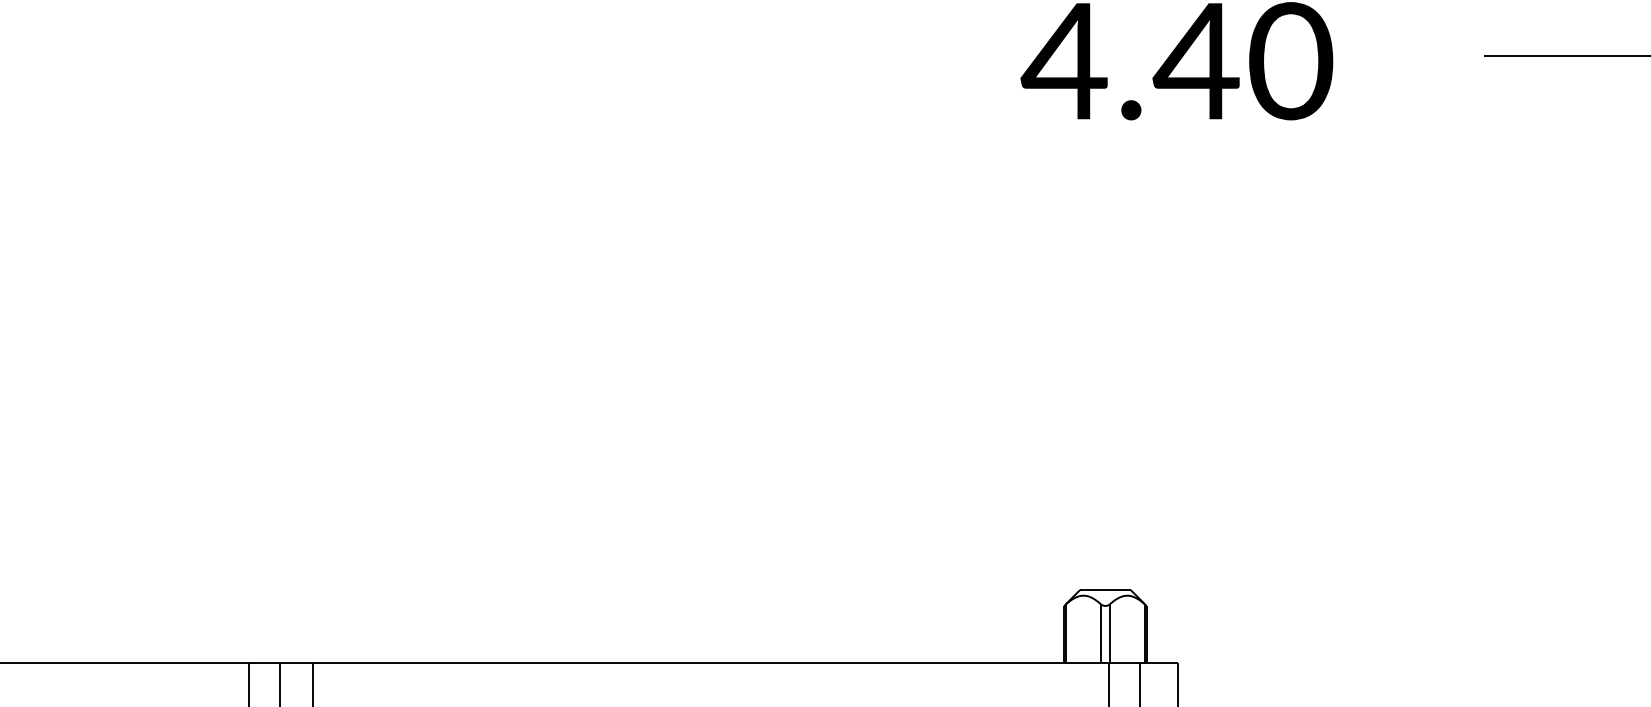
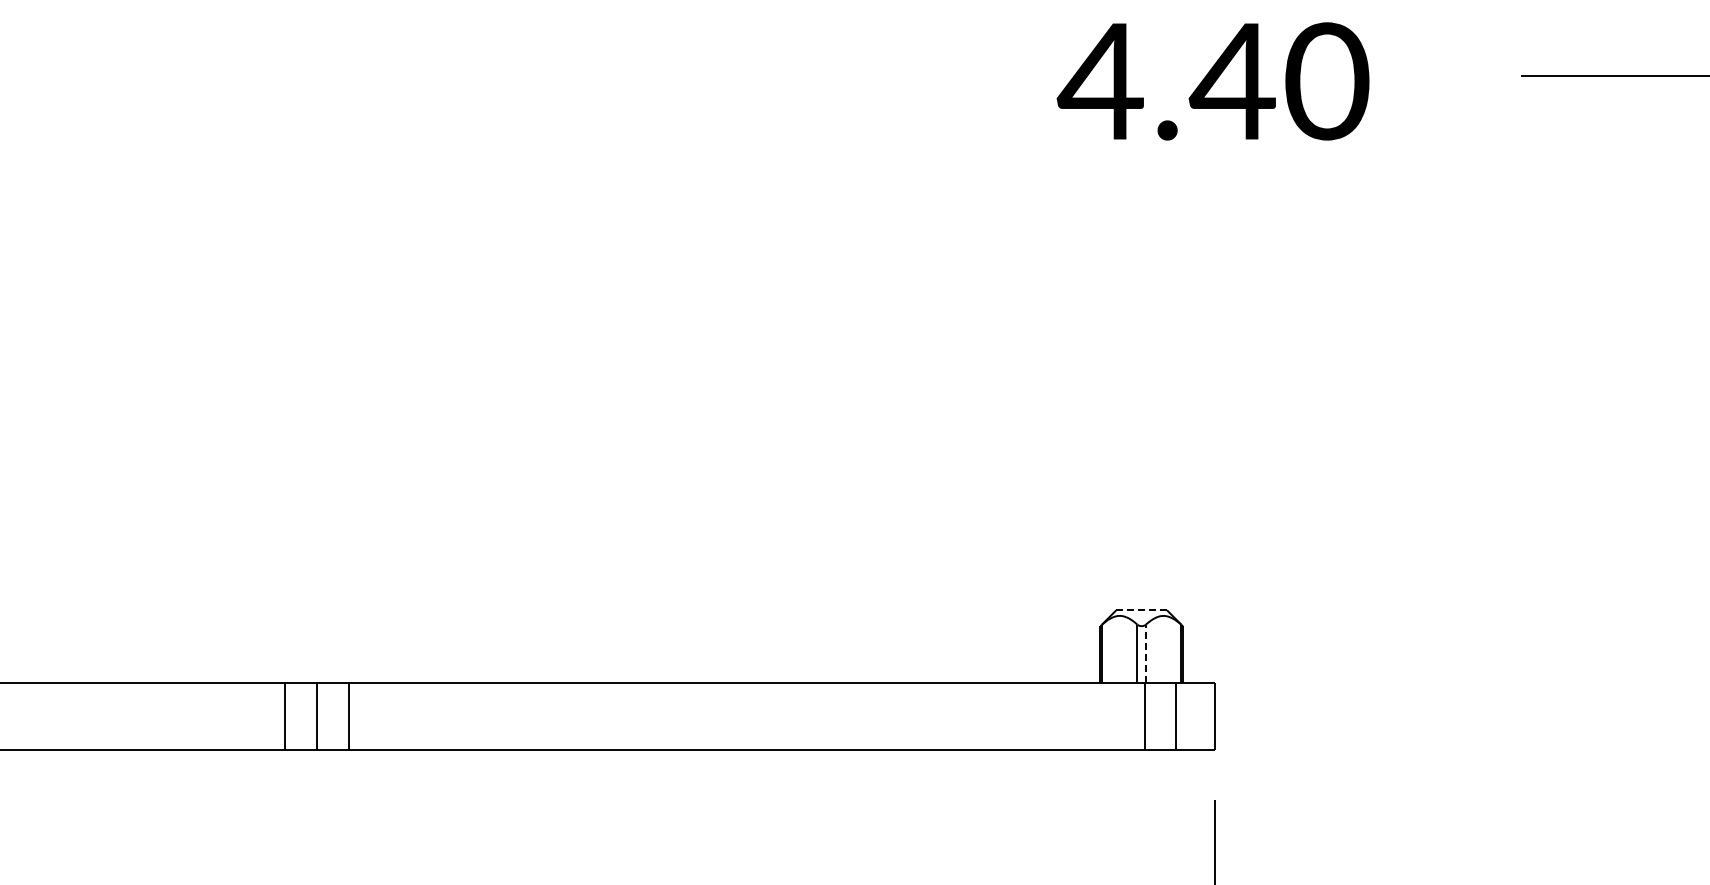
line: (1106, 590) -> (1142, 610), solid -> dashed
line: (1109, 633) -> (1145, 653), solid -> dashed

